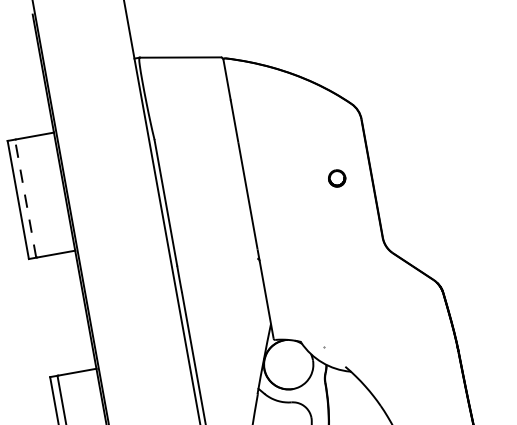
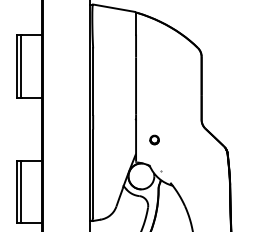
part: (336, 177) -> (154, 139), moved
line: (25, 198) -> (21, 66), dashed -> solid

